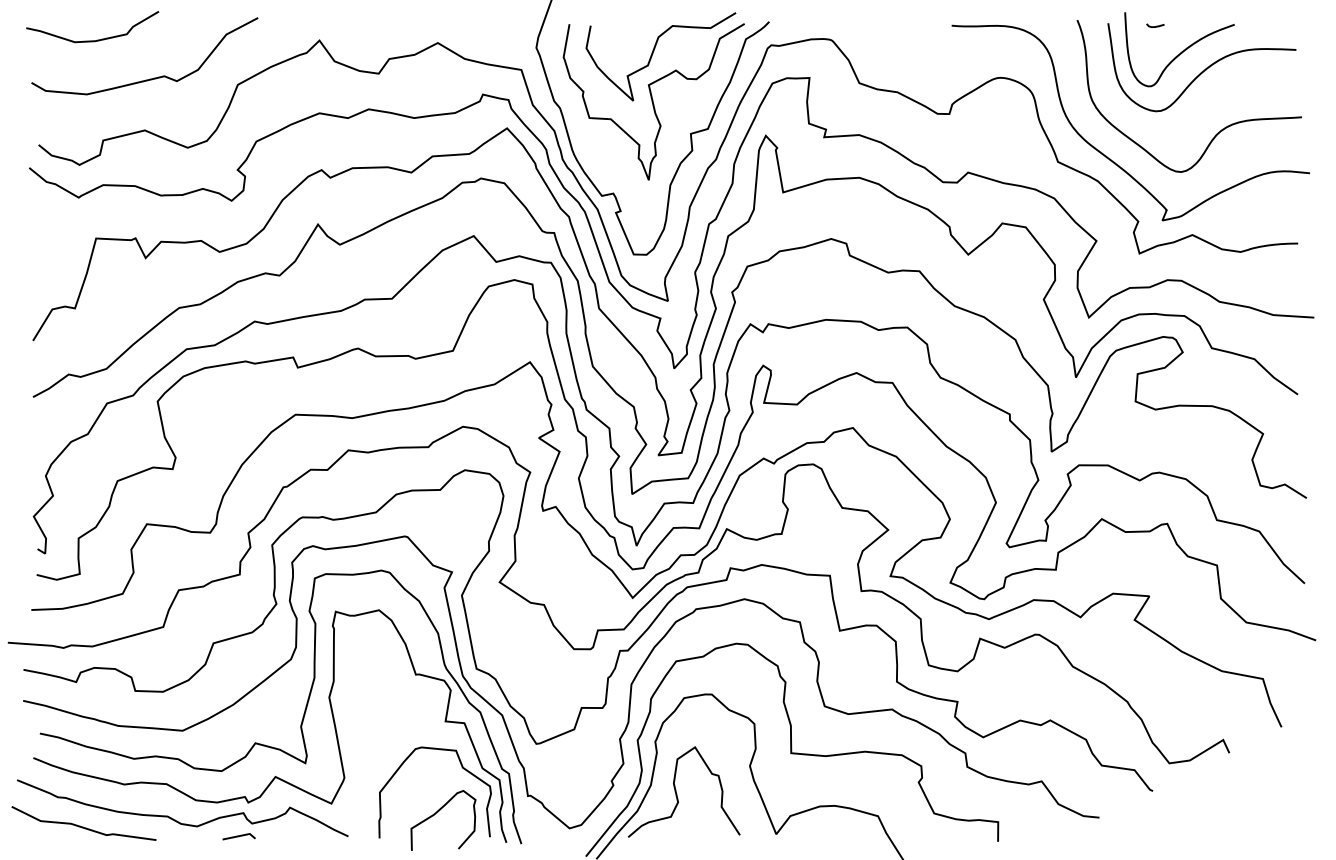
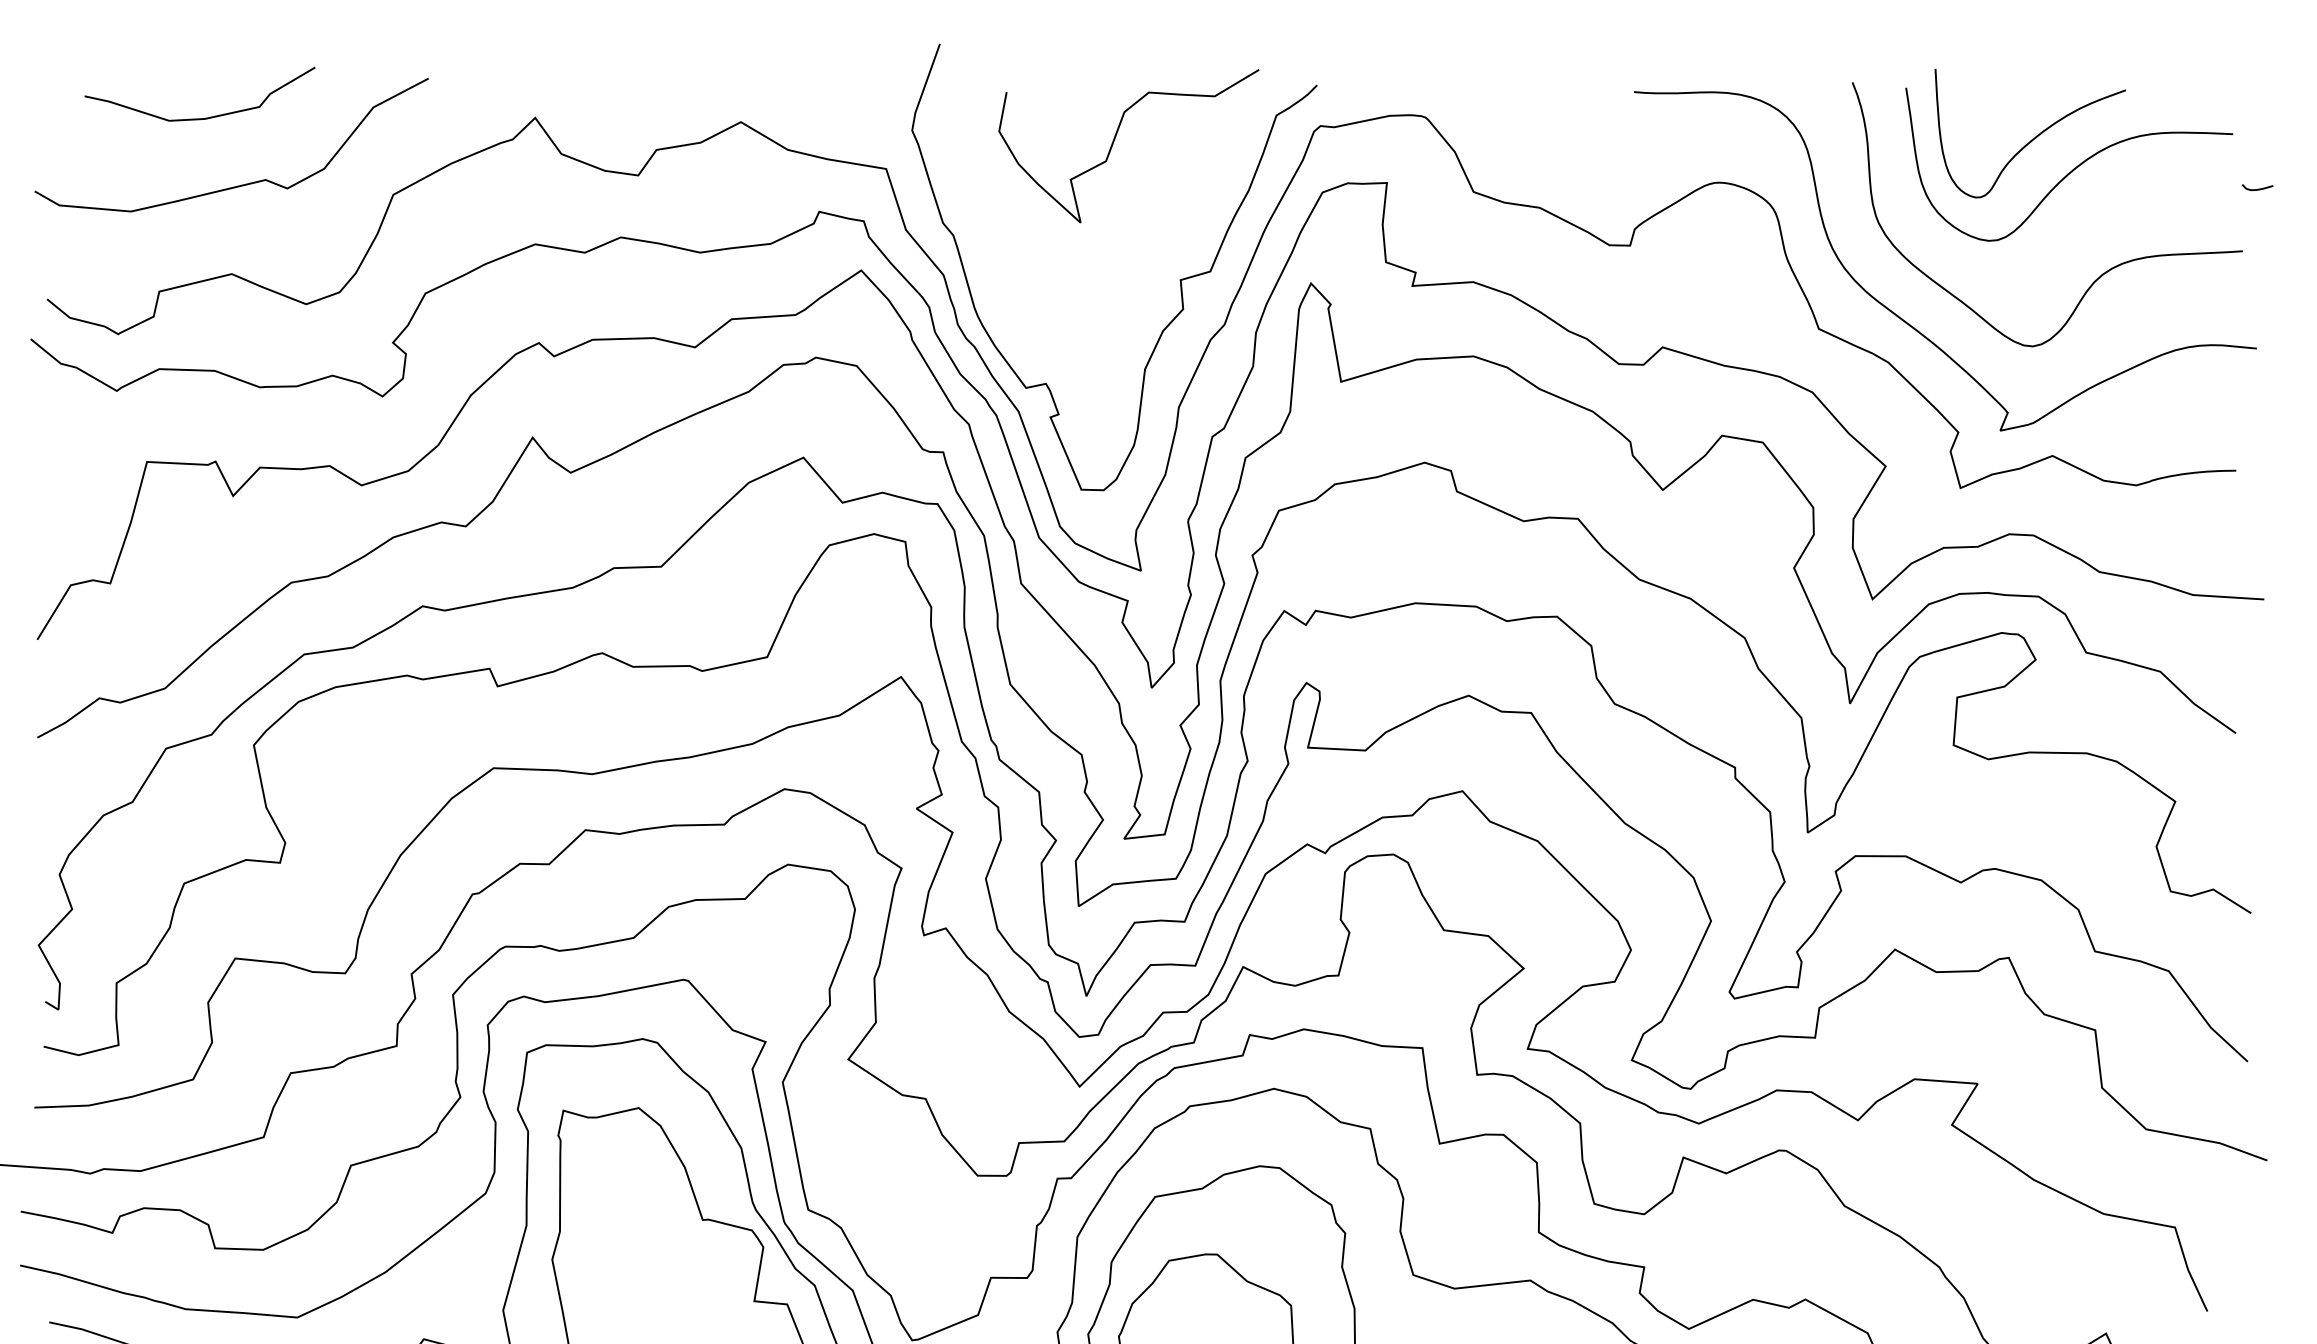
curve: (1156, 25) -> (2259, 187), moved
curve: (97, 39) -> (208, 116), moved
curve: (653, 101) -> (1115, 223), removed

